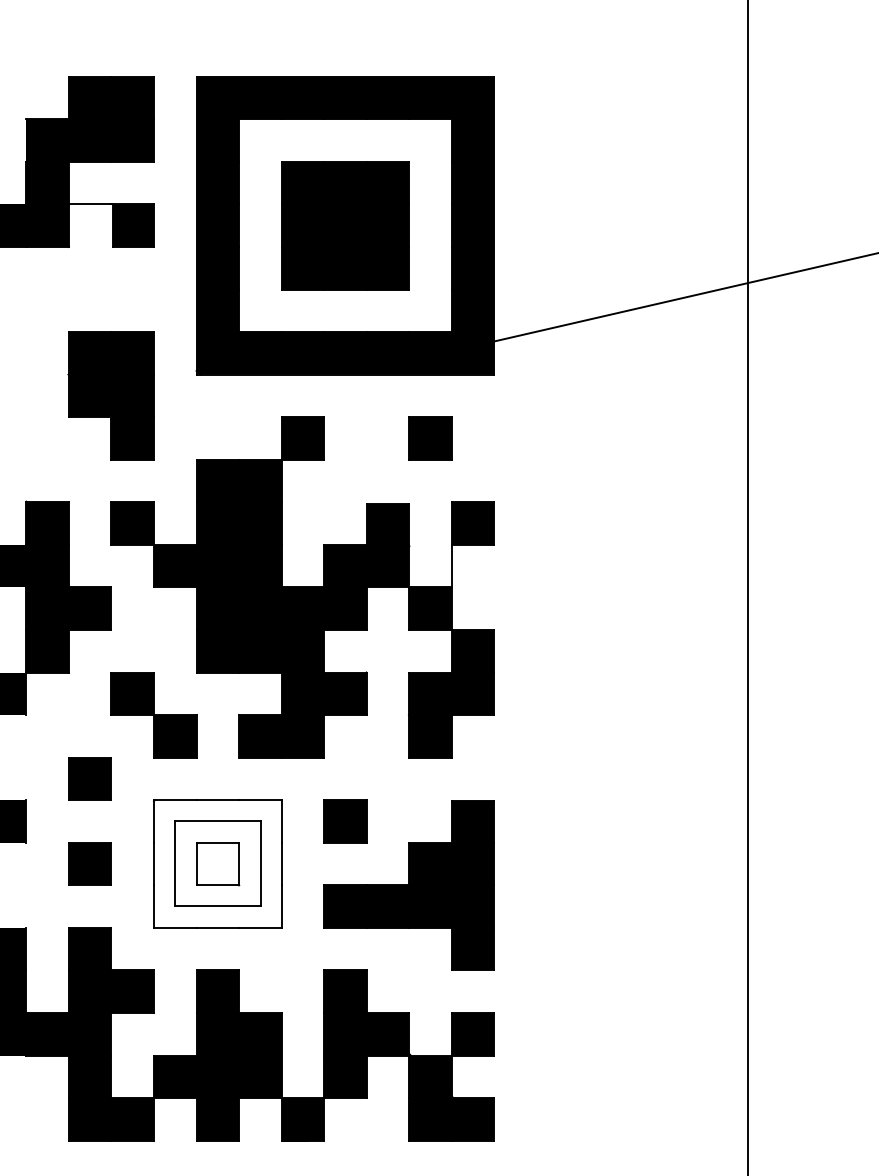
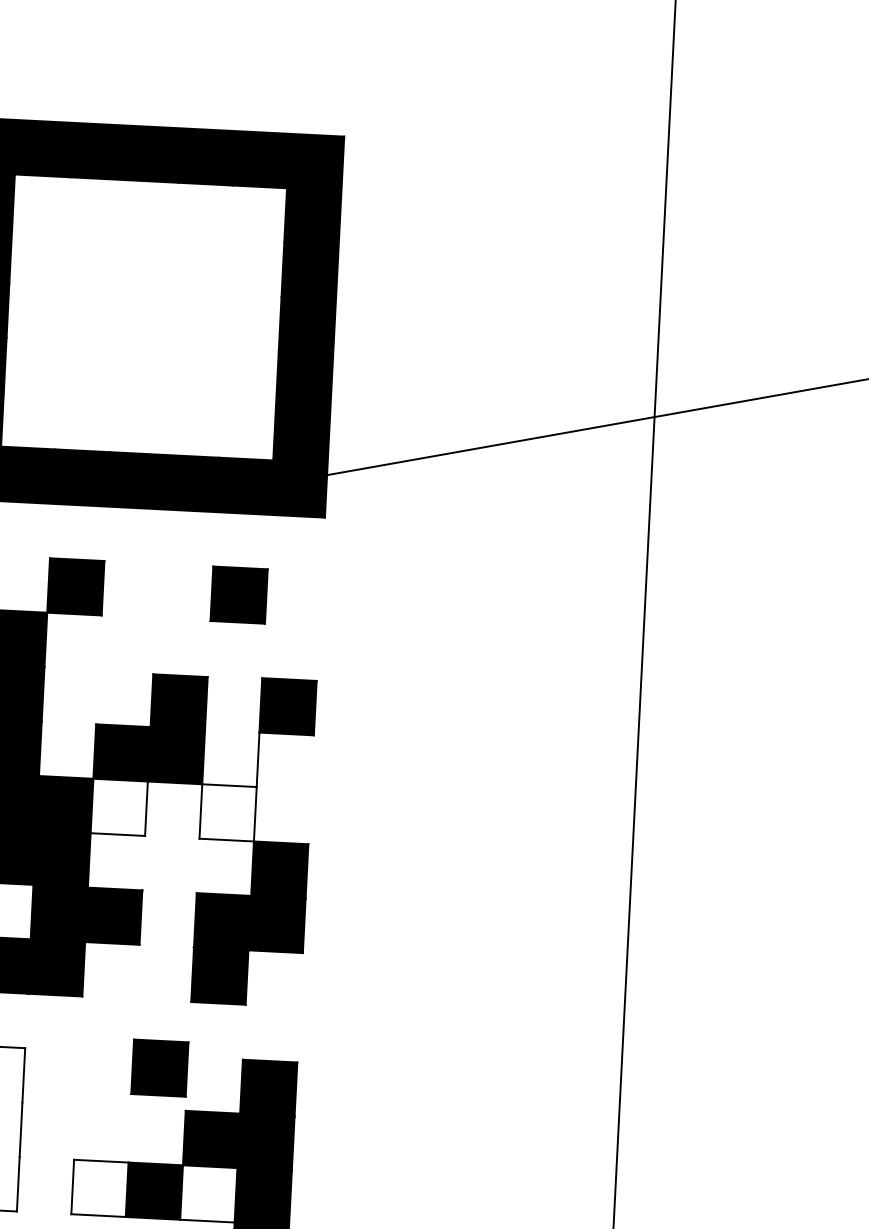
part: (345, 225) -> (144, 317), removed
fill: (345, 608) -> (119, 807), removed
fill: (430, 608) -> (227, 812), removed
part: (345, 821) -> (159, 1068), moved
fill: (345, 906) -> (99, 1188), removed
fill: (430, 906) -> (208, 1193), removed

